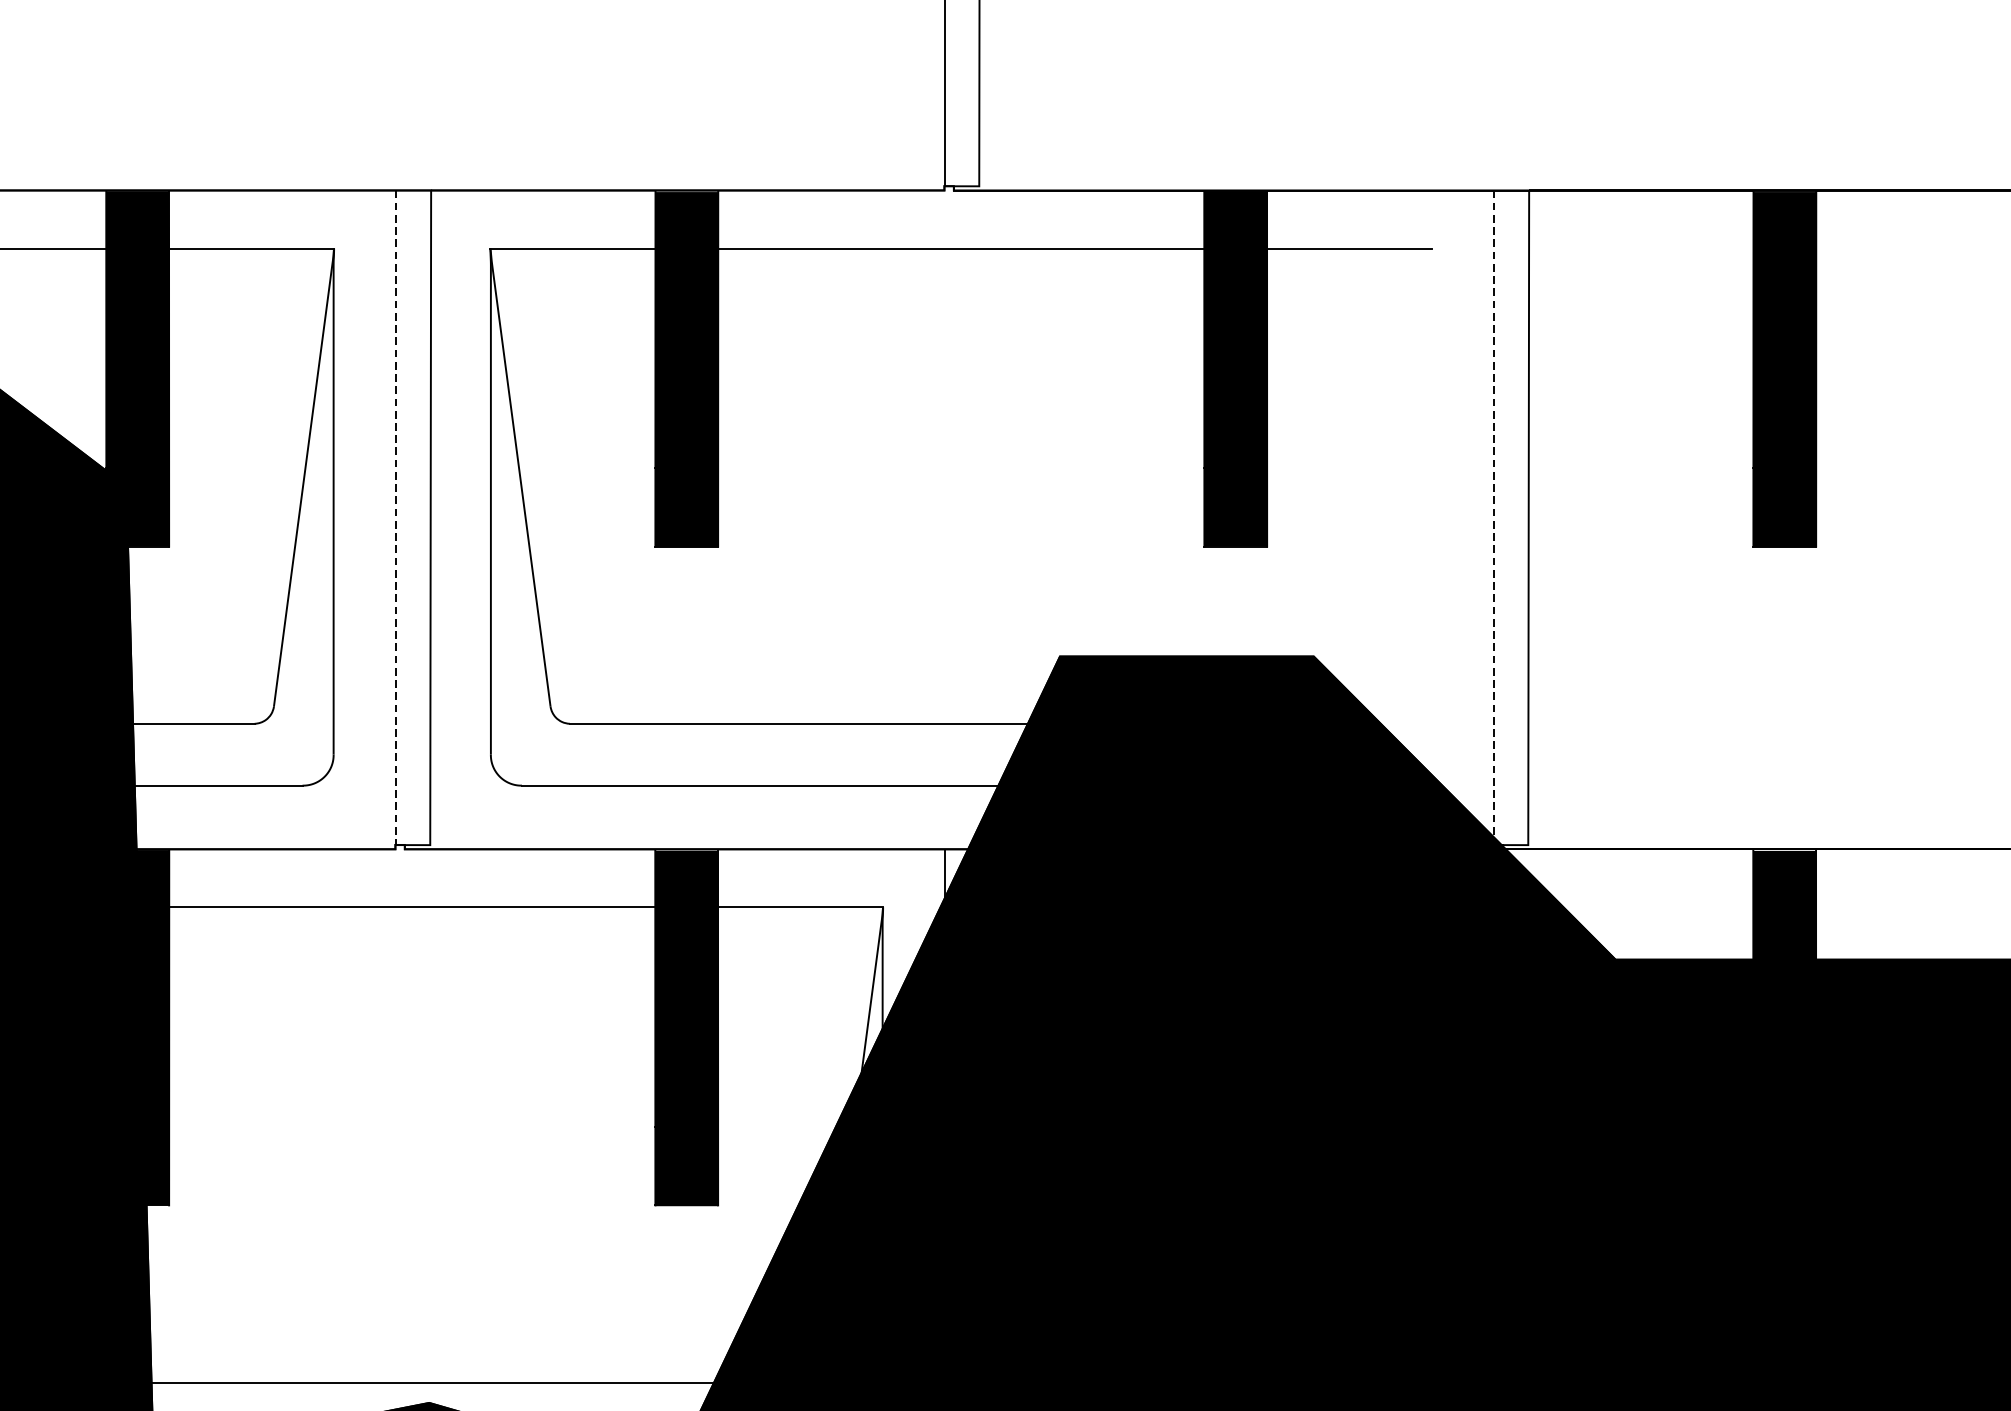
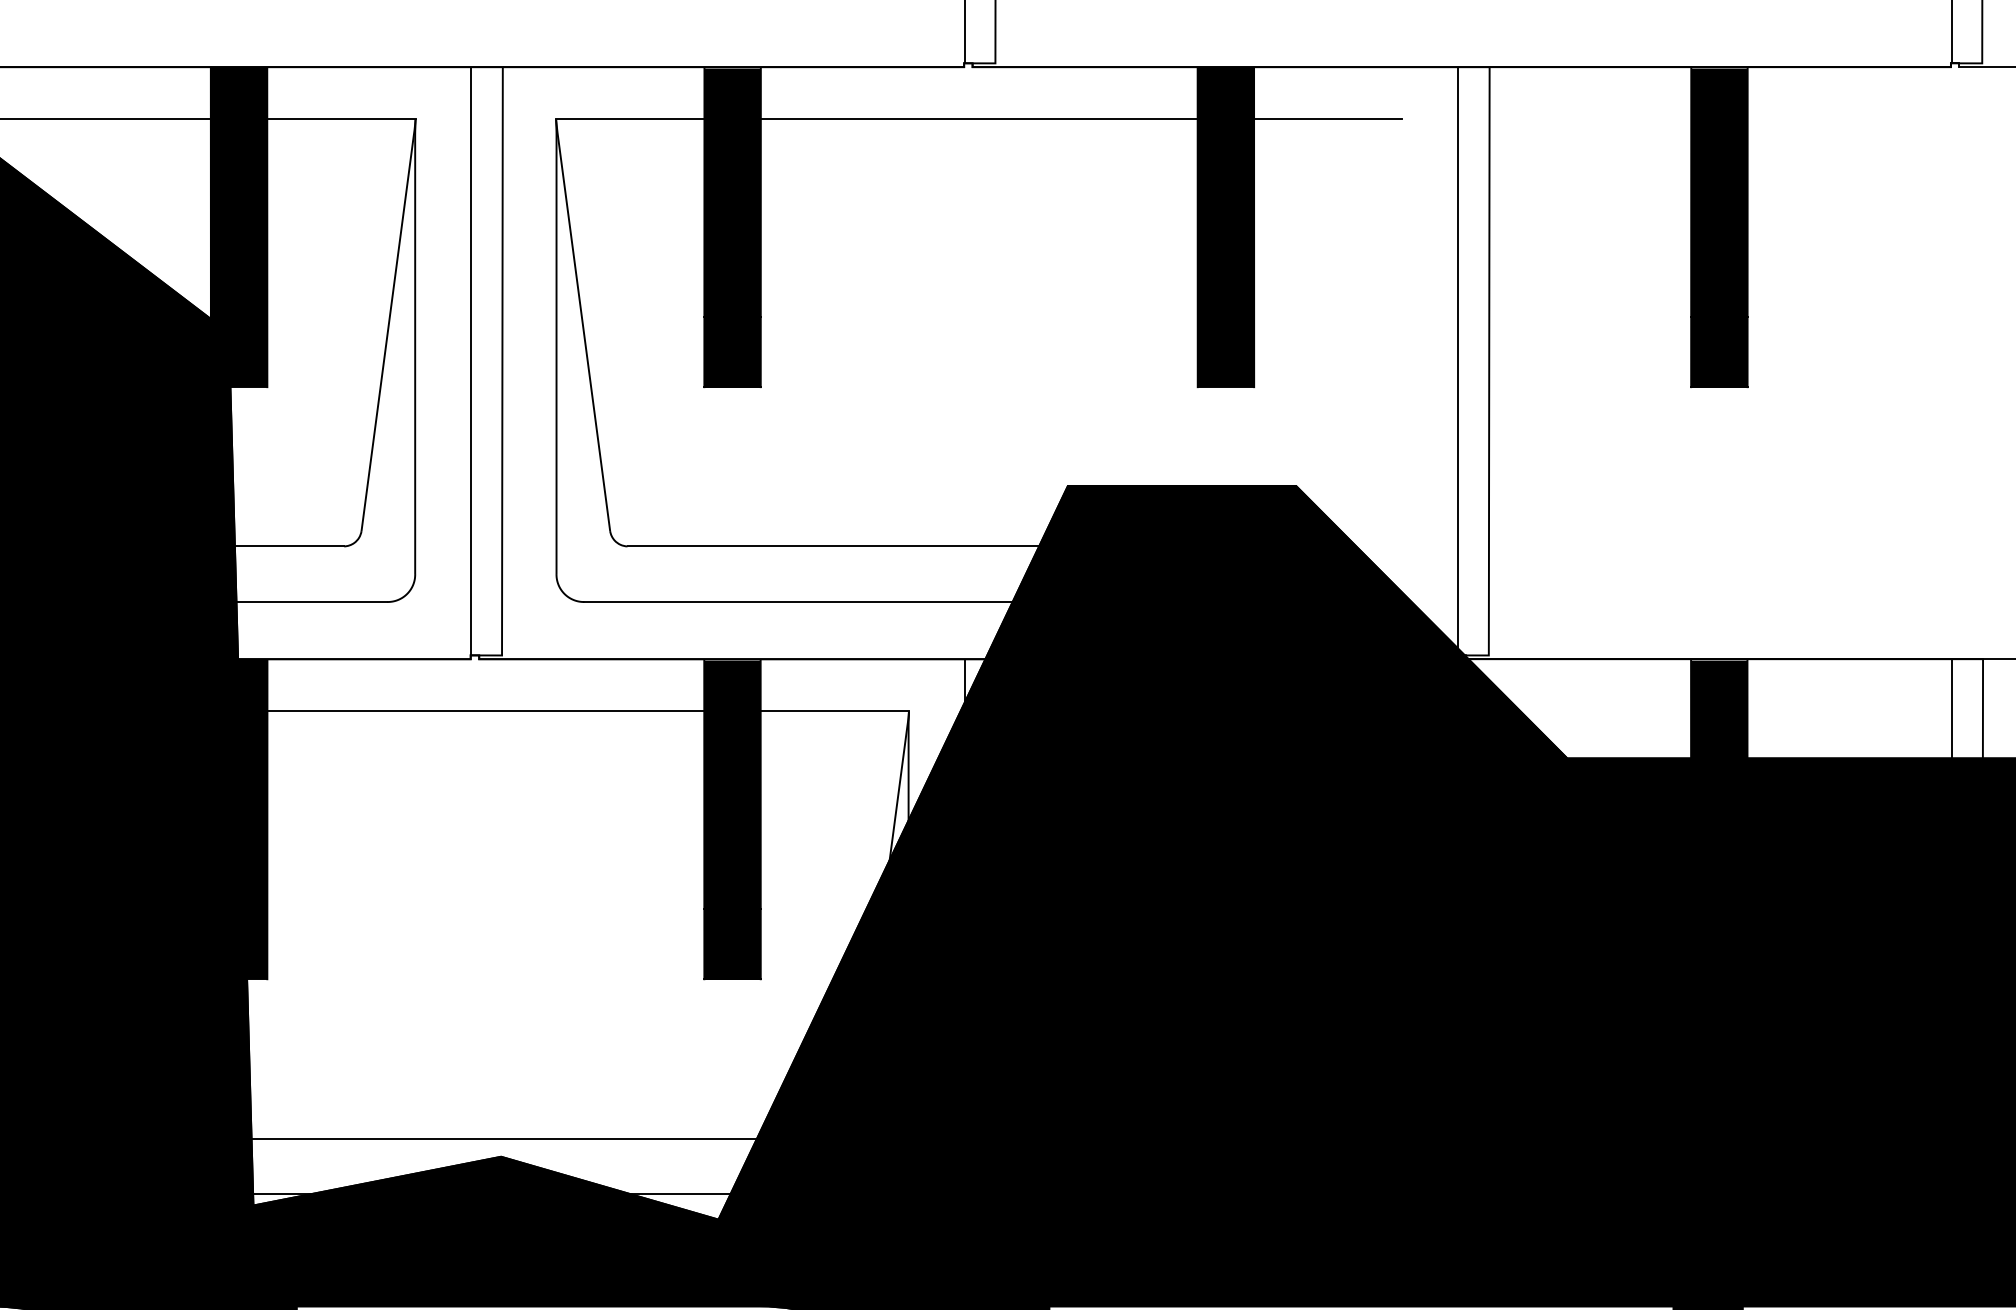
line: (396, 518) -> (471, 361), dashed -> solid
line: (1494, 518) -> (1458, 361), dashed -> solid

